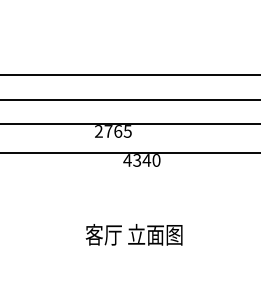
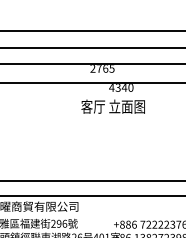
text: (133, 234) -> (112, 106), moved

